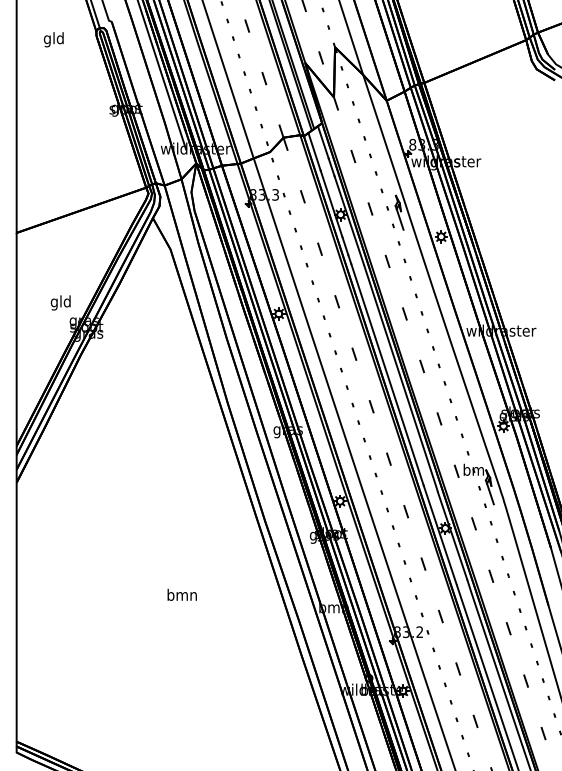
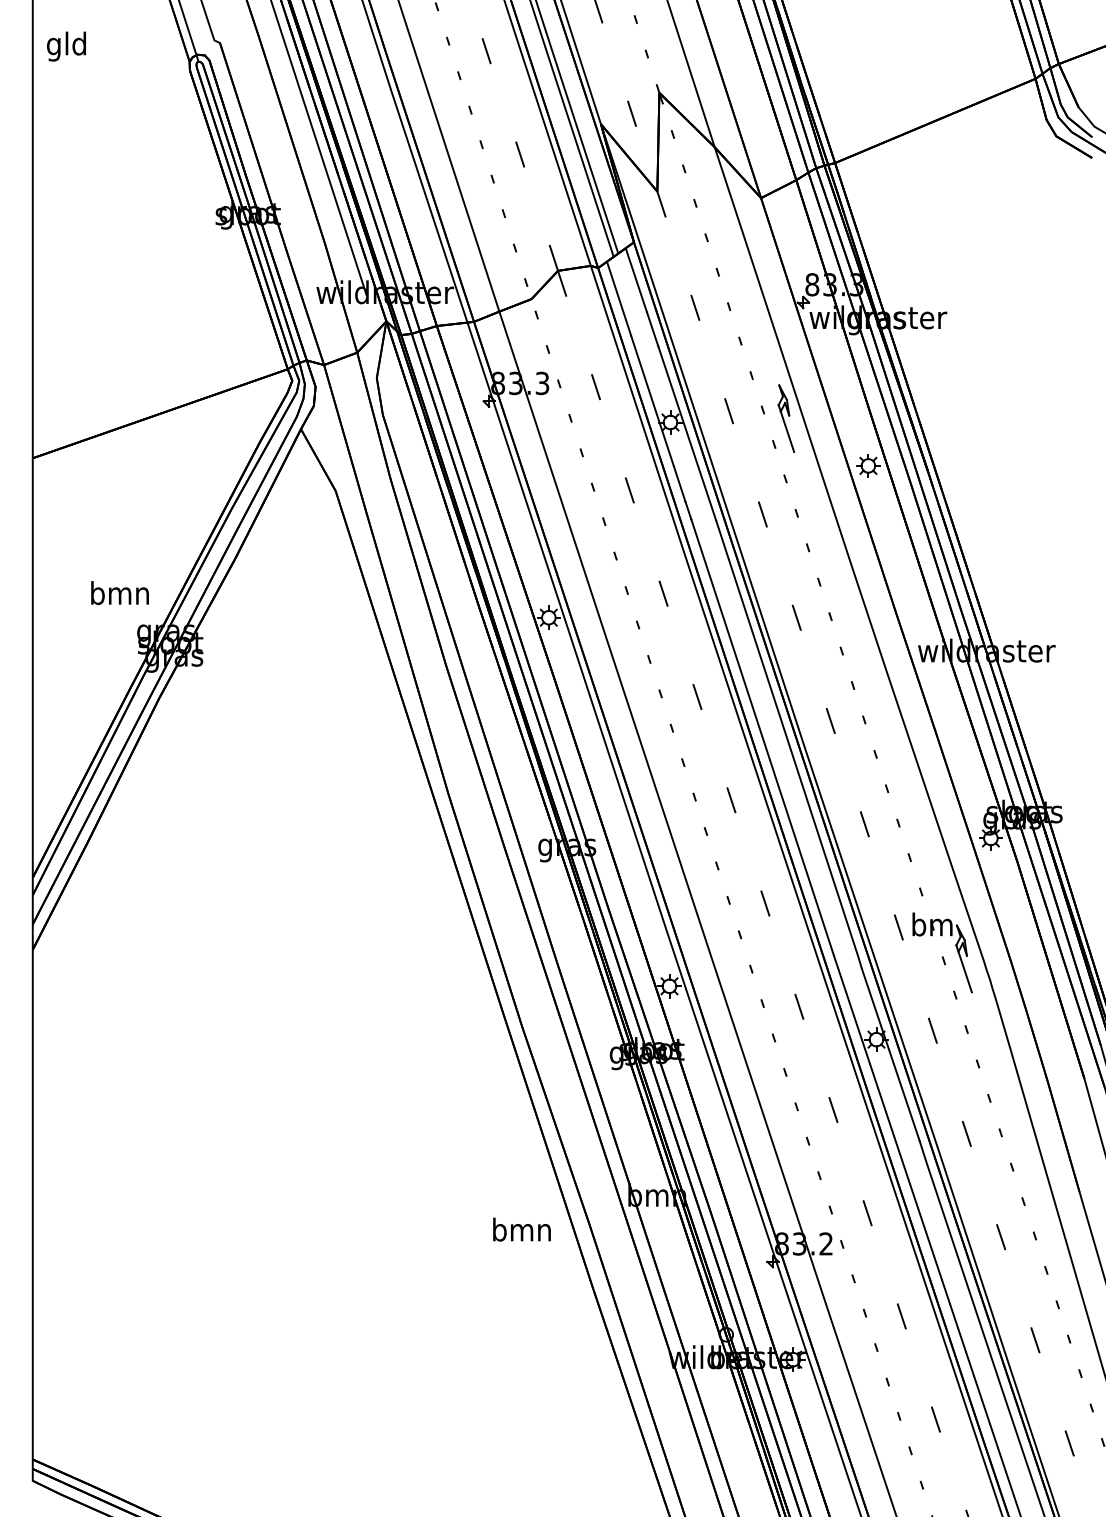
text: (53, 39) -> (65, 46), moved
text: (60, 302) -> (119, 595), gld -> bmn
text: (181, 594) -> (520, 1228), moved

